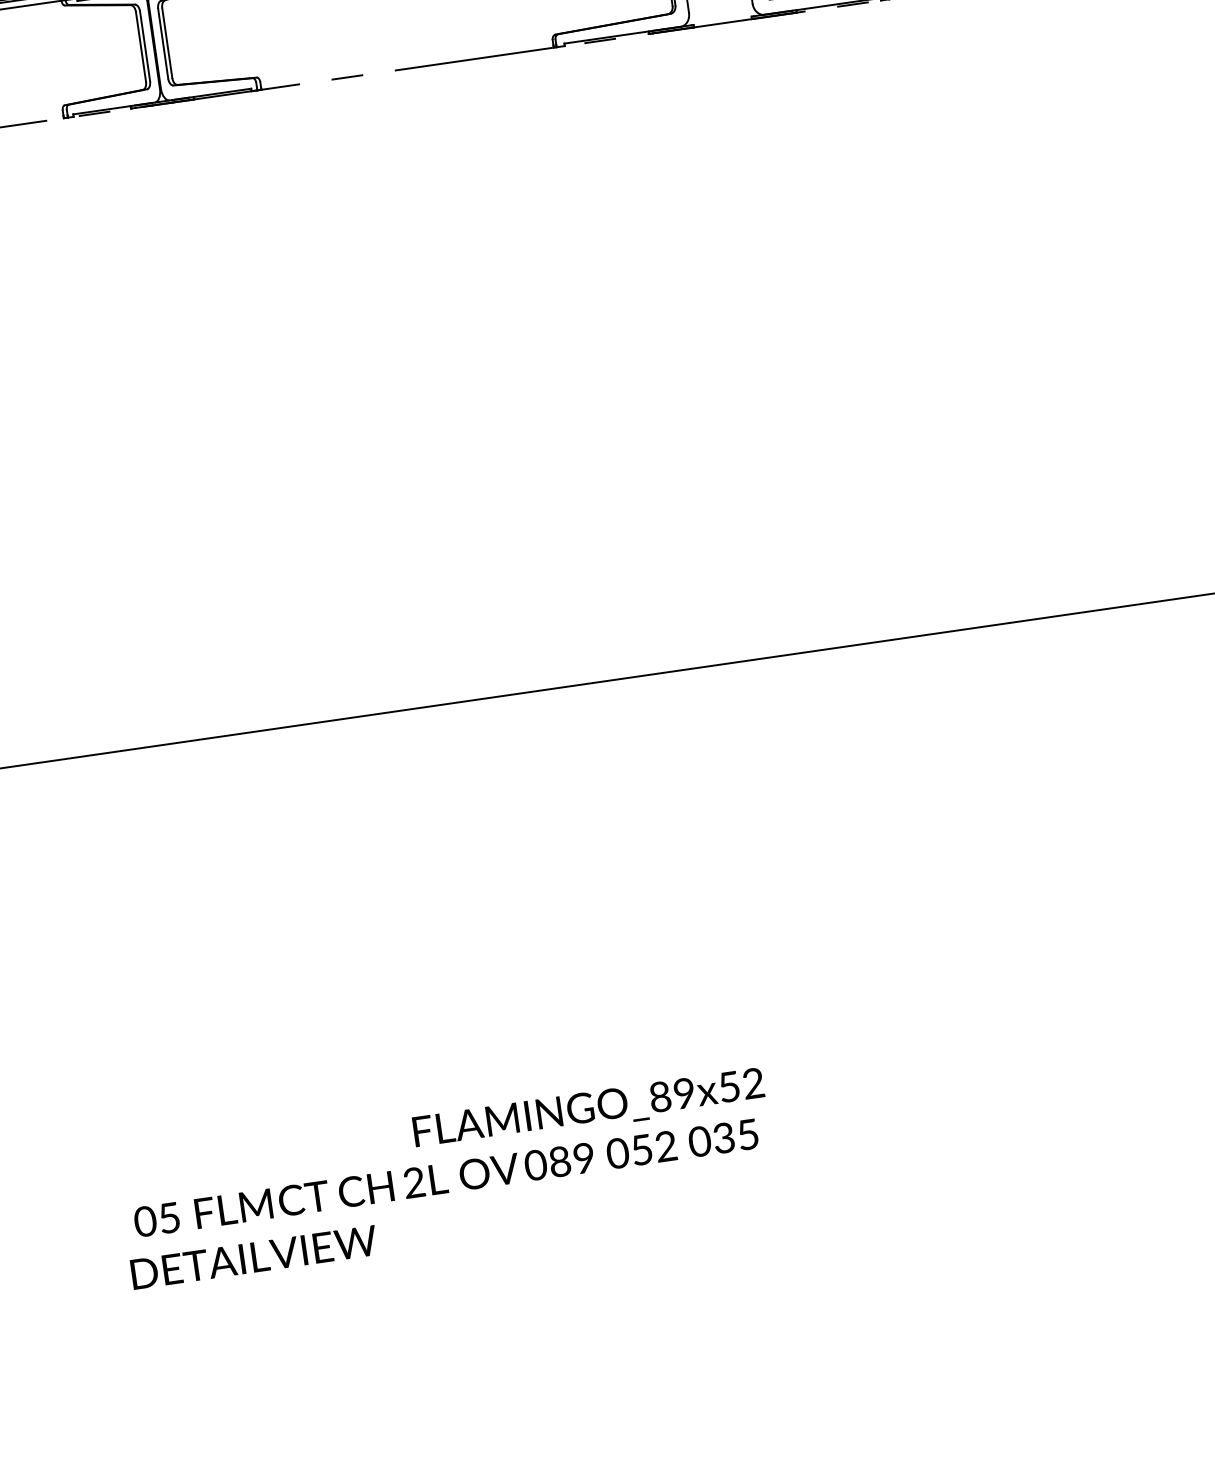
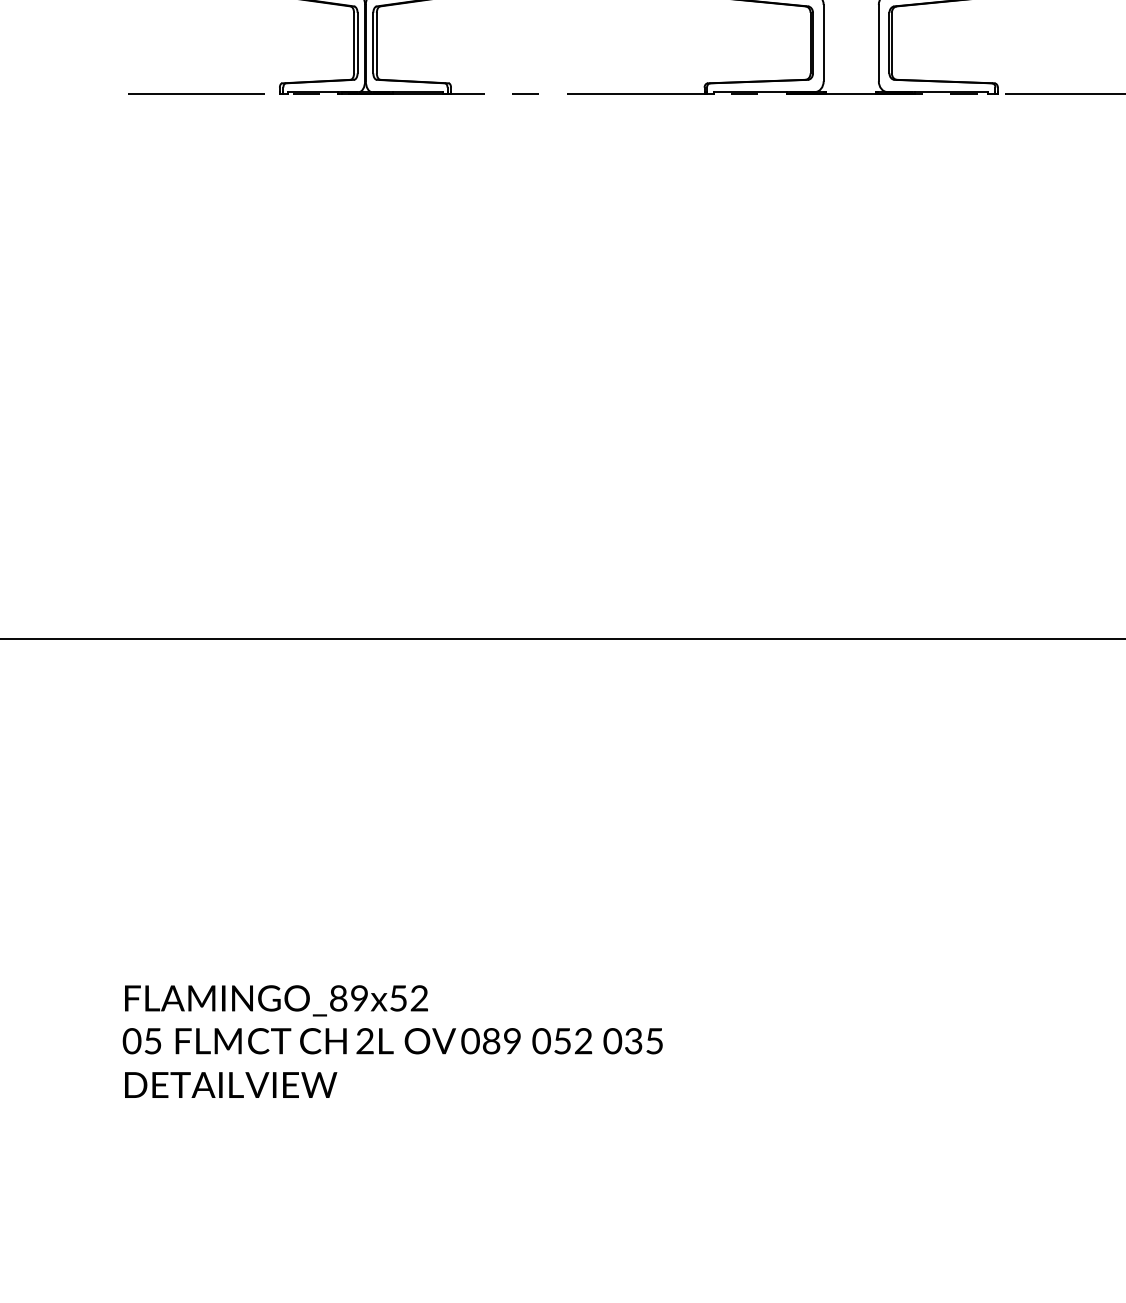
text: (589, 1109) -> (276, 1000), moved
text: (445, 1178) -> (392, 1041), moved
text: (254, 1256) -> (231, 1084), moved

